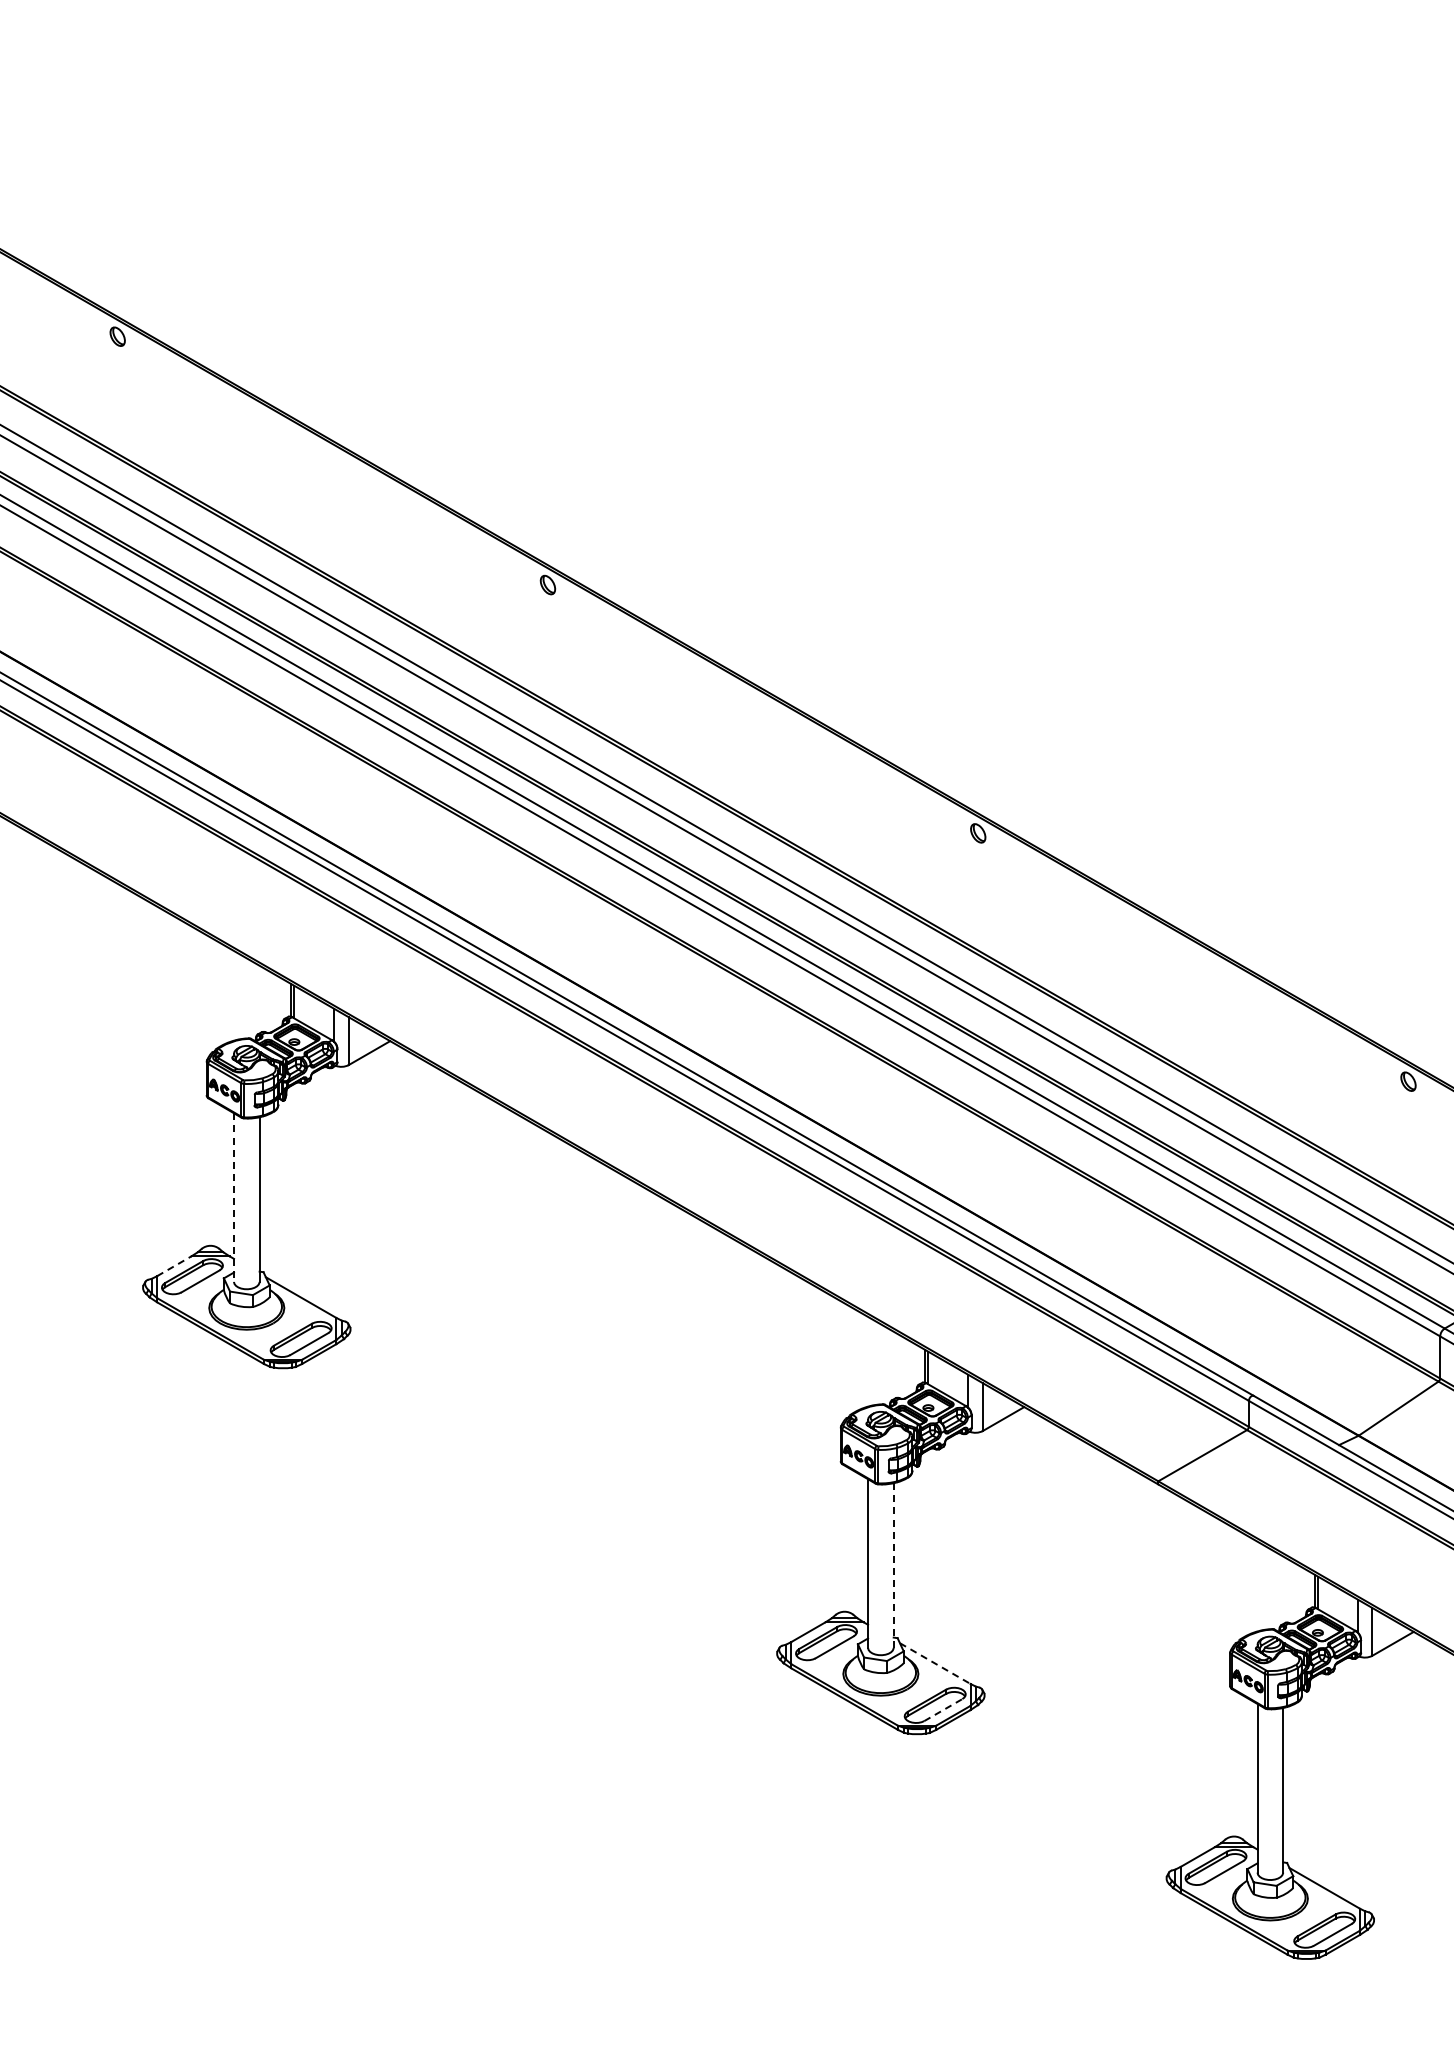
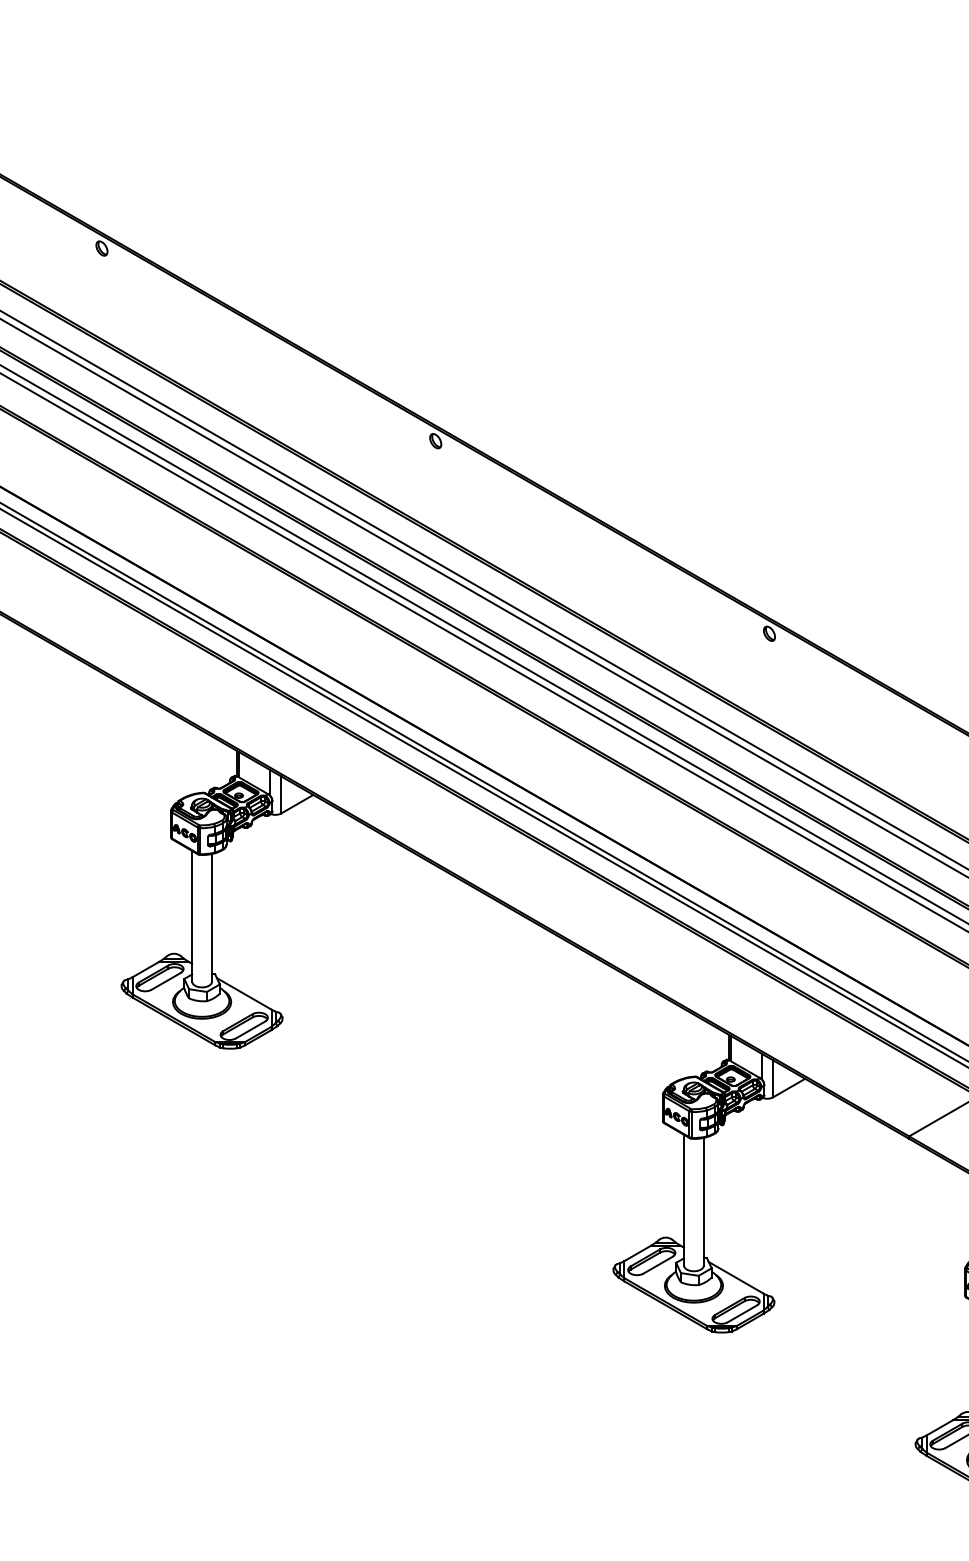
line: (234, 1198) -> (192, 917), dashed -> solid
line: (174, 1266) -> (146, 969), dashed -> solid
line: (893, 1565) -> (703, 1201), dashed -> solid
line: (935, 1663) -> (736, 1277), dashed -> solid
line: (943, 1710) -> (742, 1314), dashed -> solid

